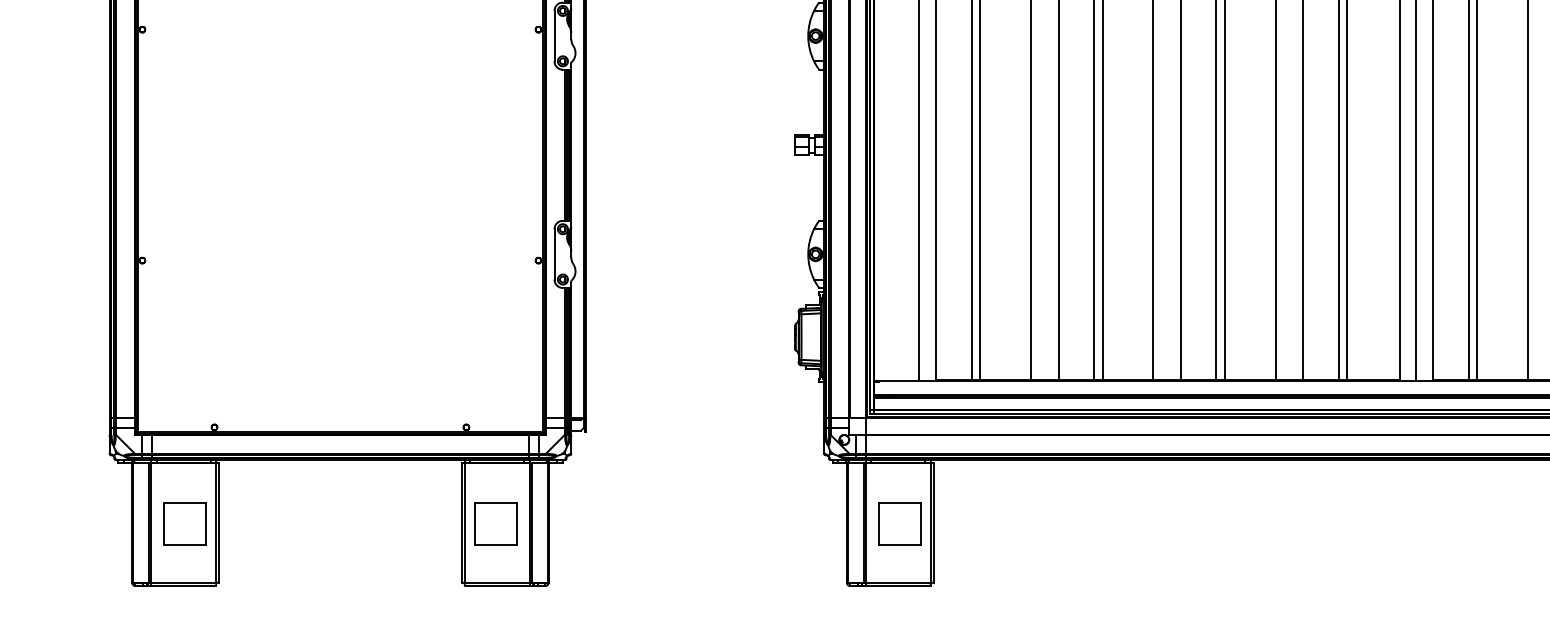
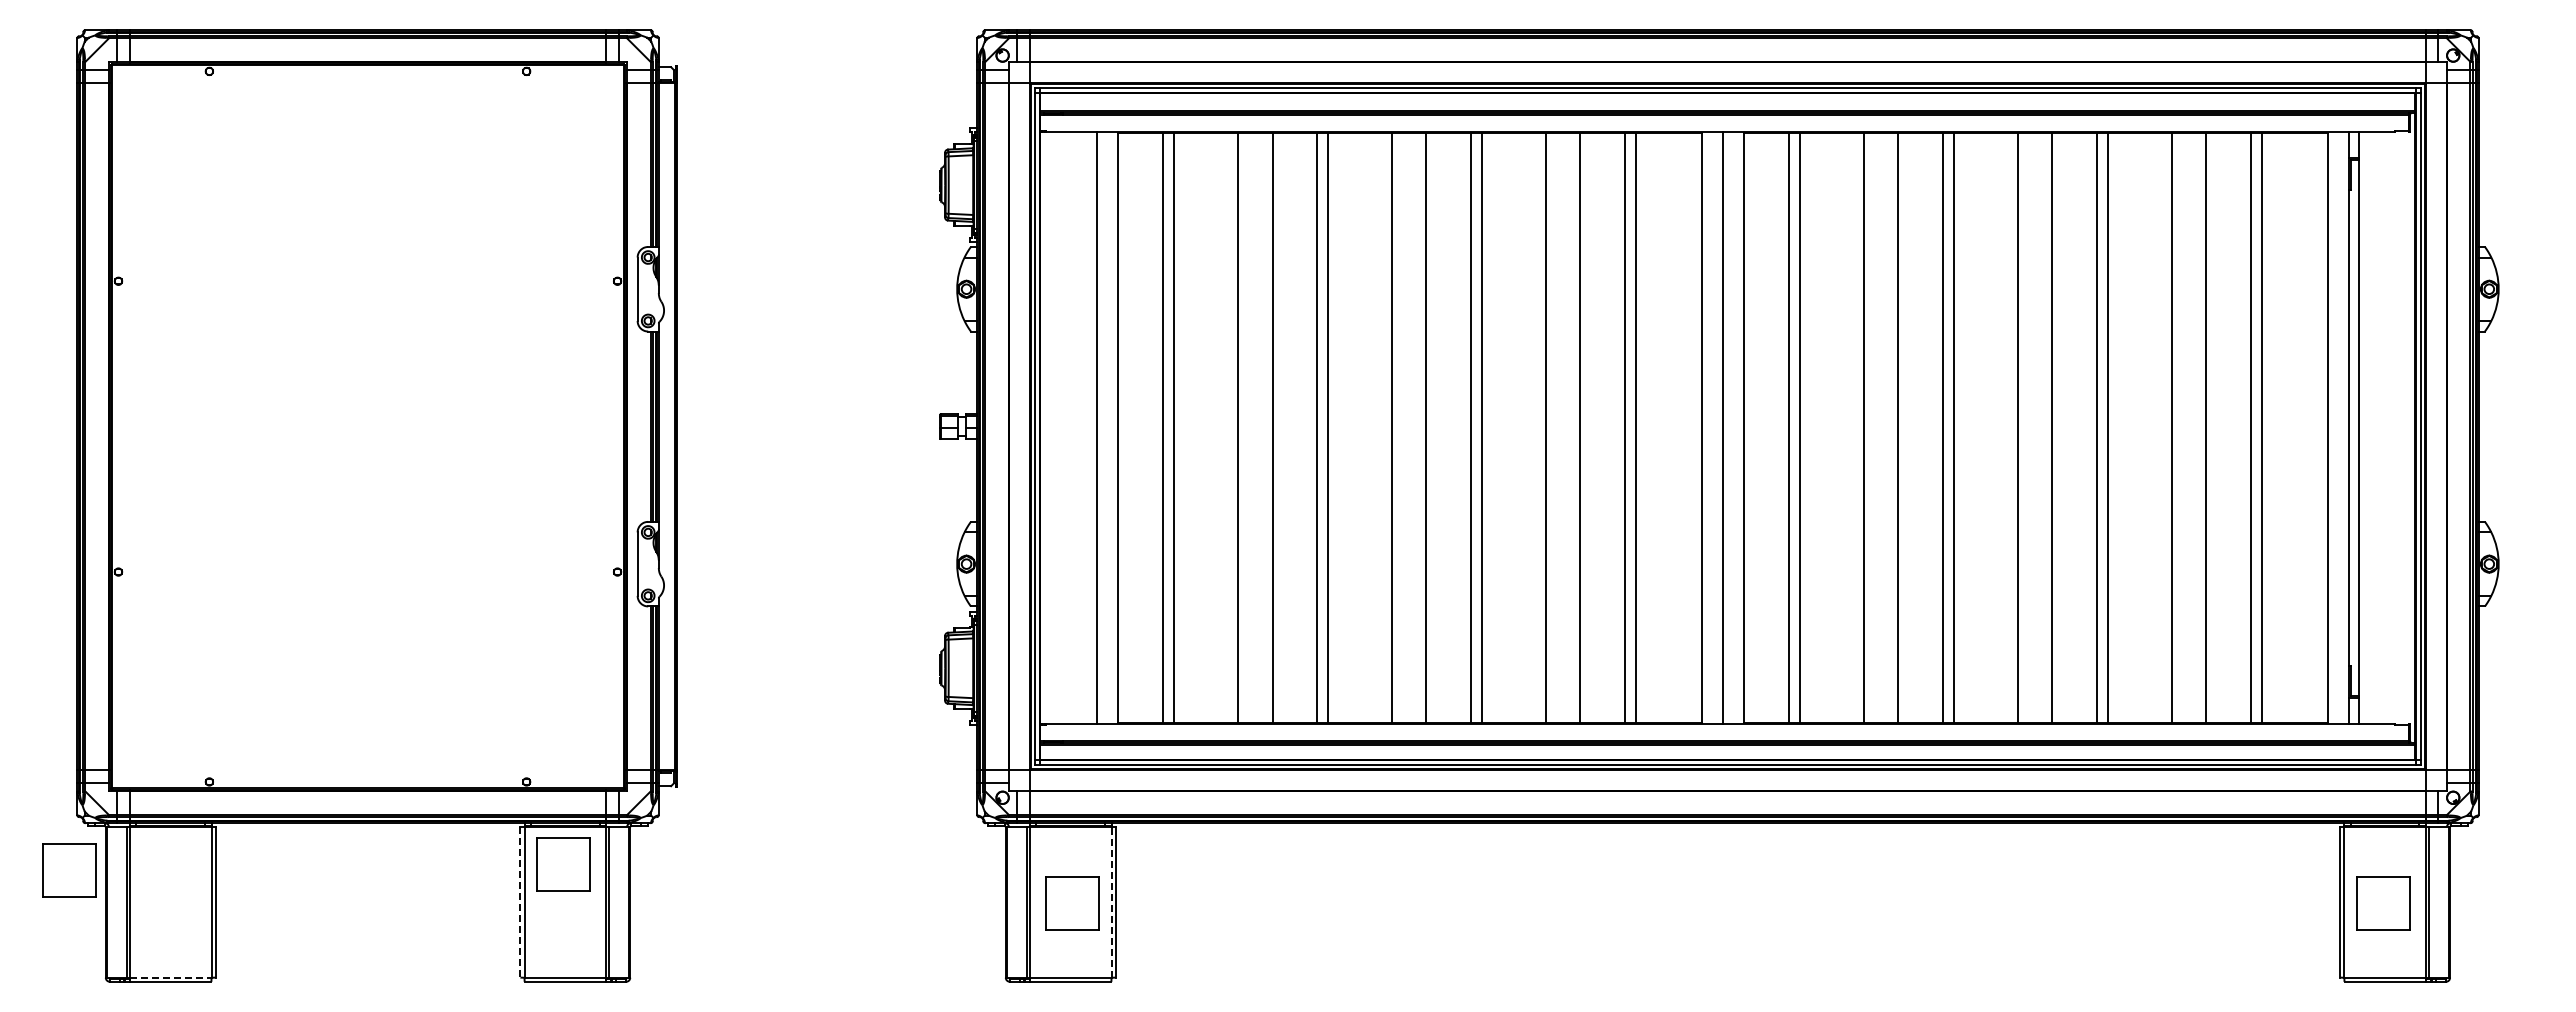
line: (930, 522) -> (1111, 901), solid -> dashed
part: (185, 523) -> (69, 870), moved
line: (461, 523) -> (520, 902), solid -> dashed
part: (495, 523) -> (563, 864), moved
line: (183, 582) -> (170, 977), solid -> dashed

